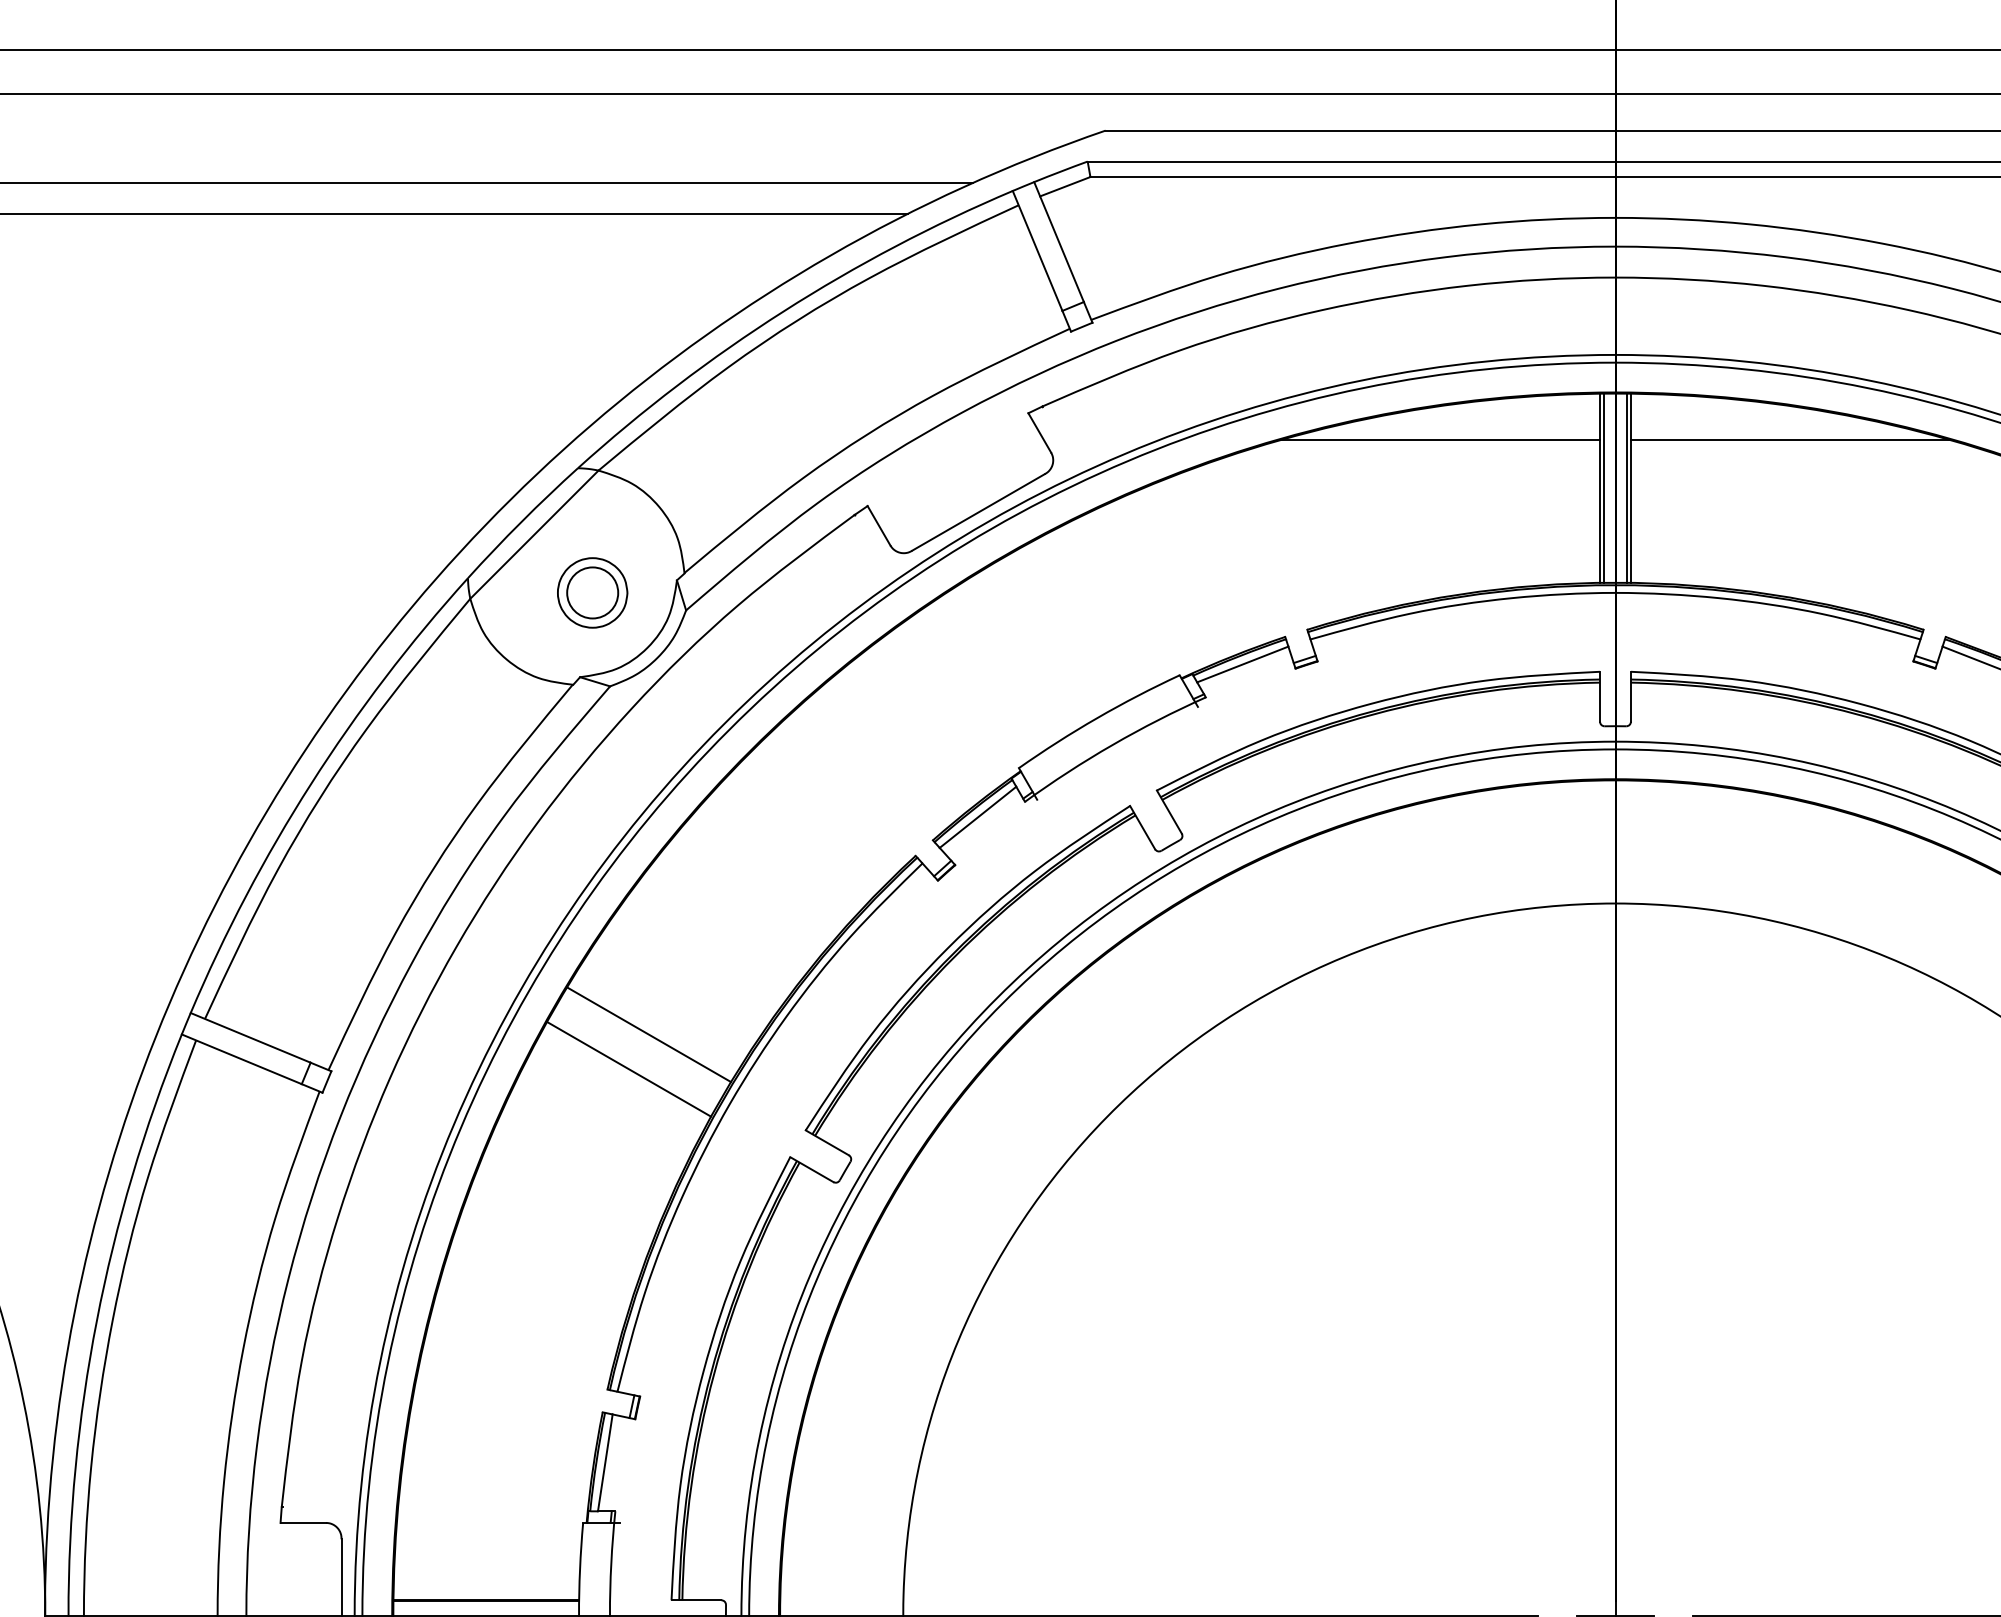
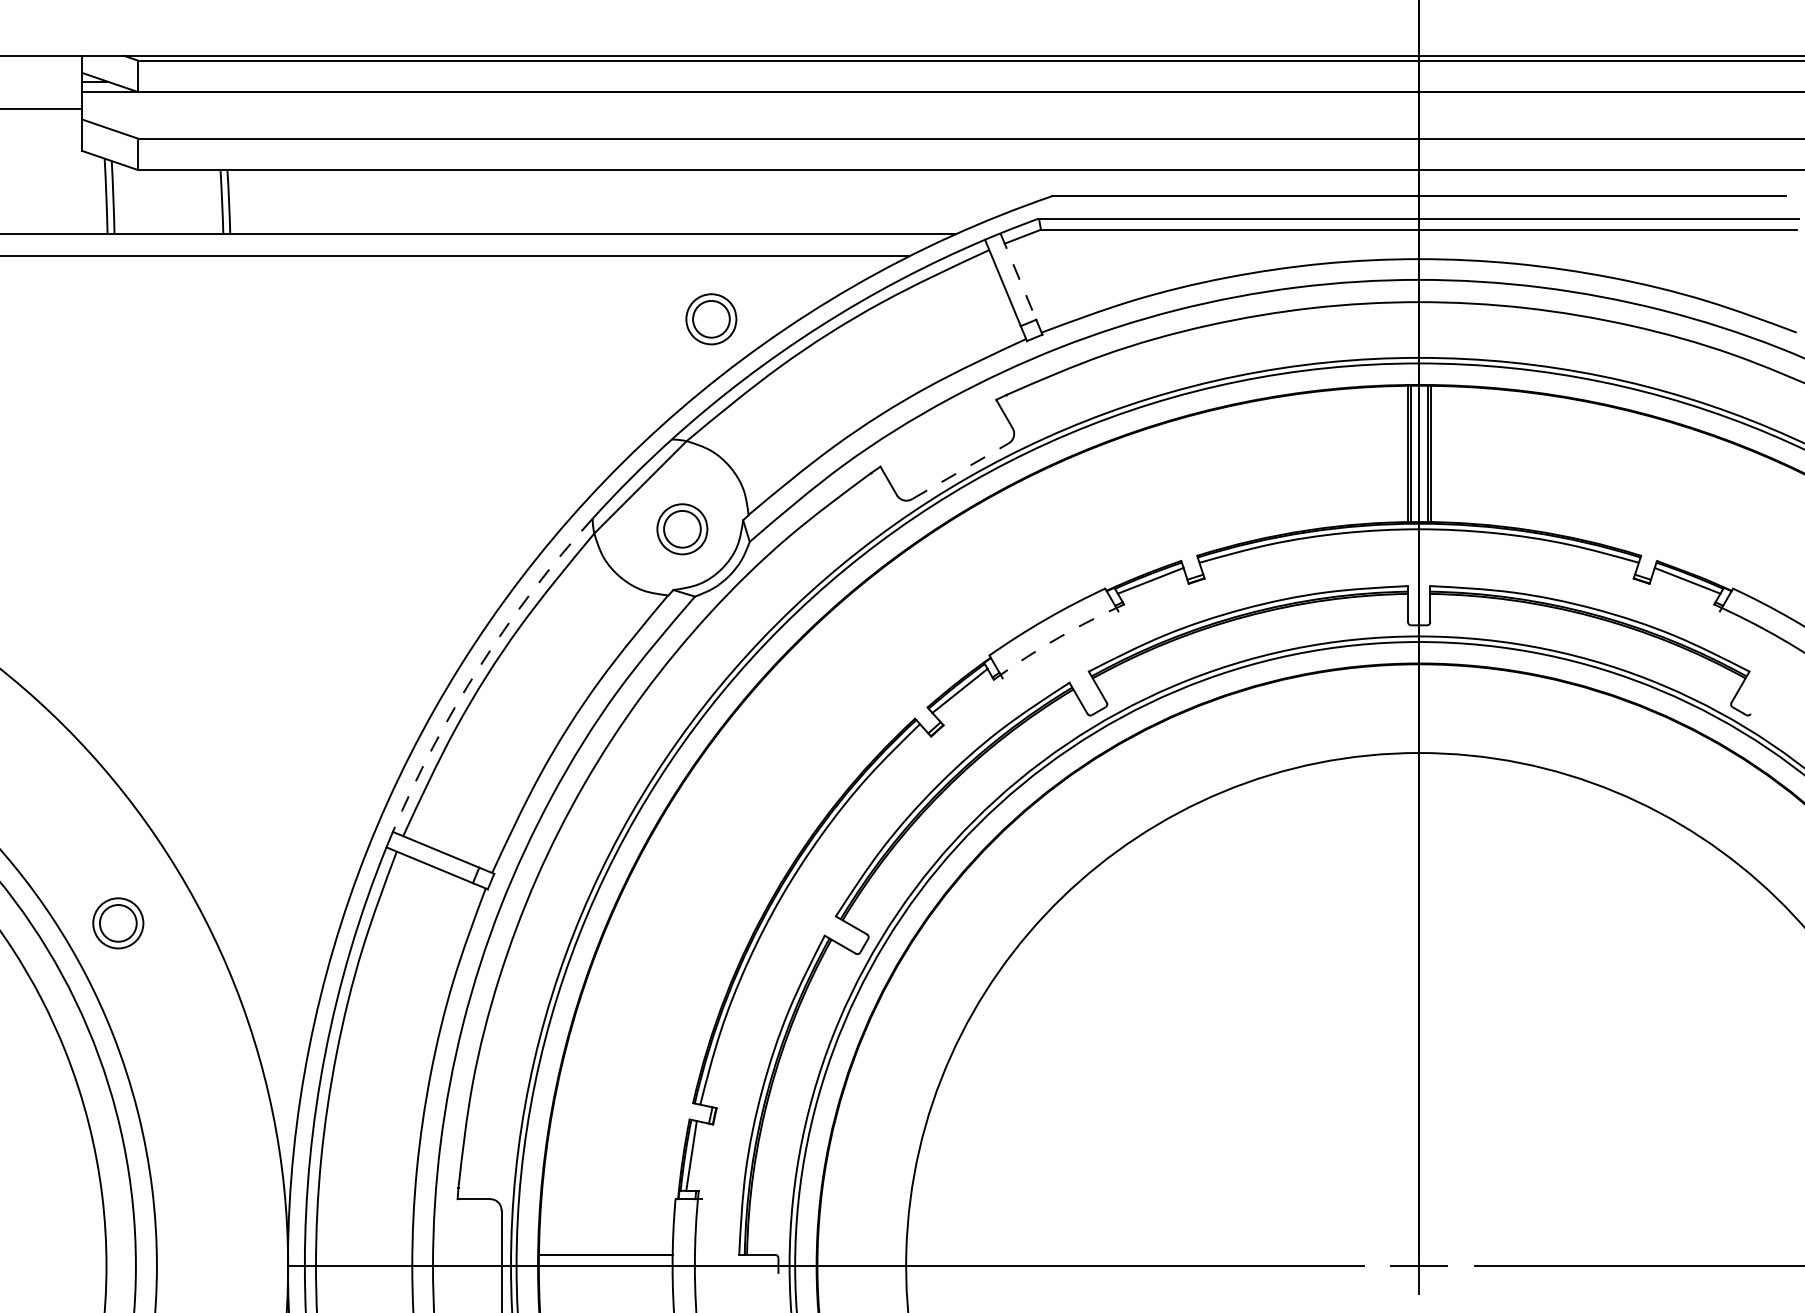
line: (1059, 241) -> (1018, 276), solid -> dashed
part: (633, 301) -> (711, 319), added
line: (1439, 440) -> (1292, 419), removed
line: (1789, 440) -> (1544, 419), removed
line: (978, 512) -> (960, 471), solid -> dashed
arc: (1113, 744) -> (1057, 638), solid -> dashed
arc: (310, 783) -> (479, 666), solid -> dashed
line: (649, 1034) -> (723, 847), removed
line: (628, 1069) -> (708, 872), removed

